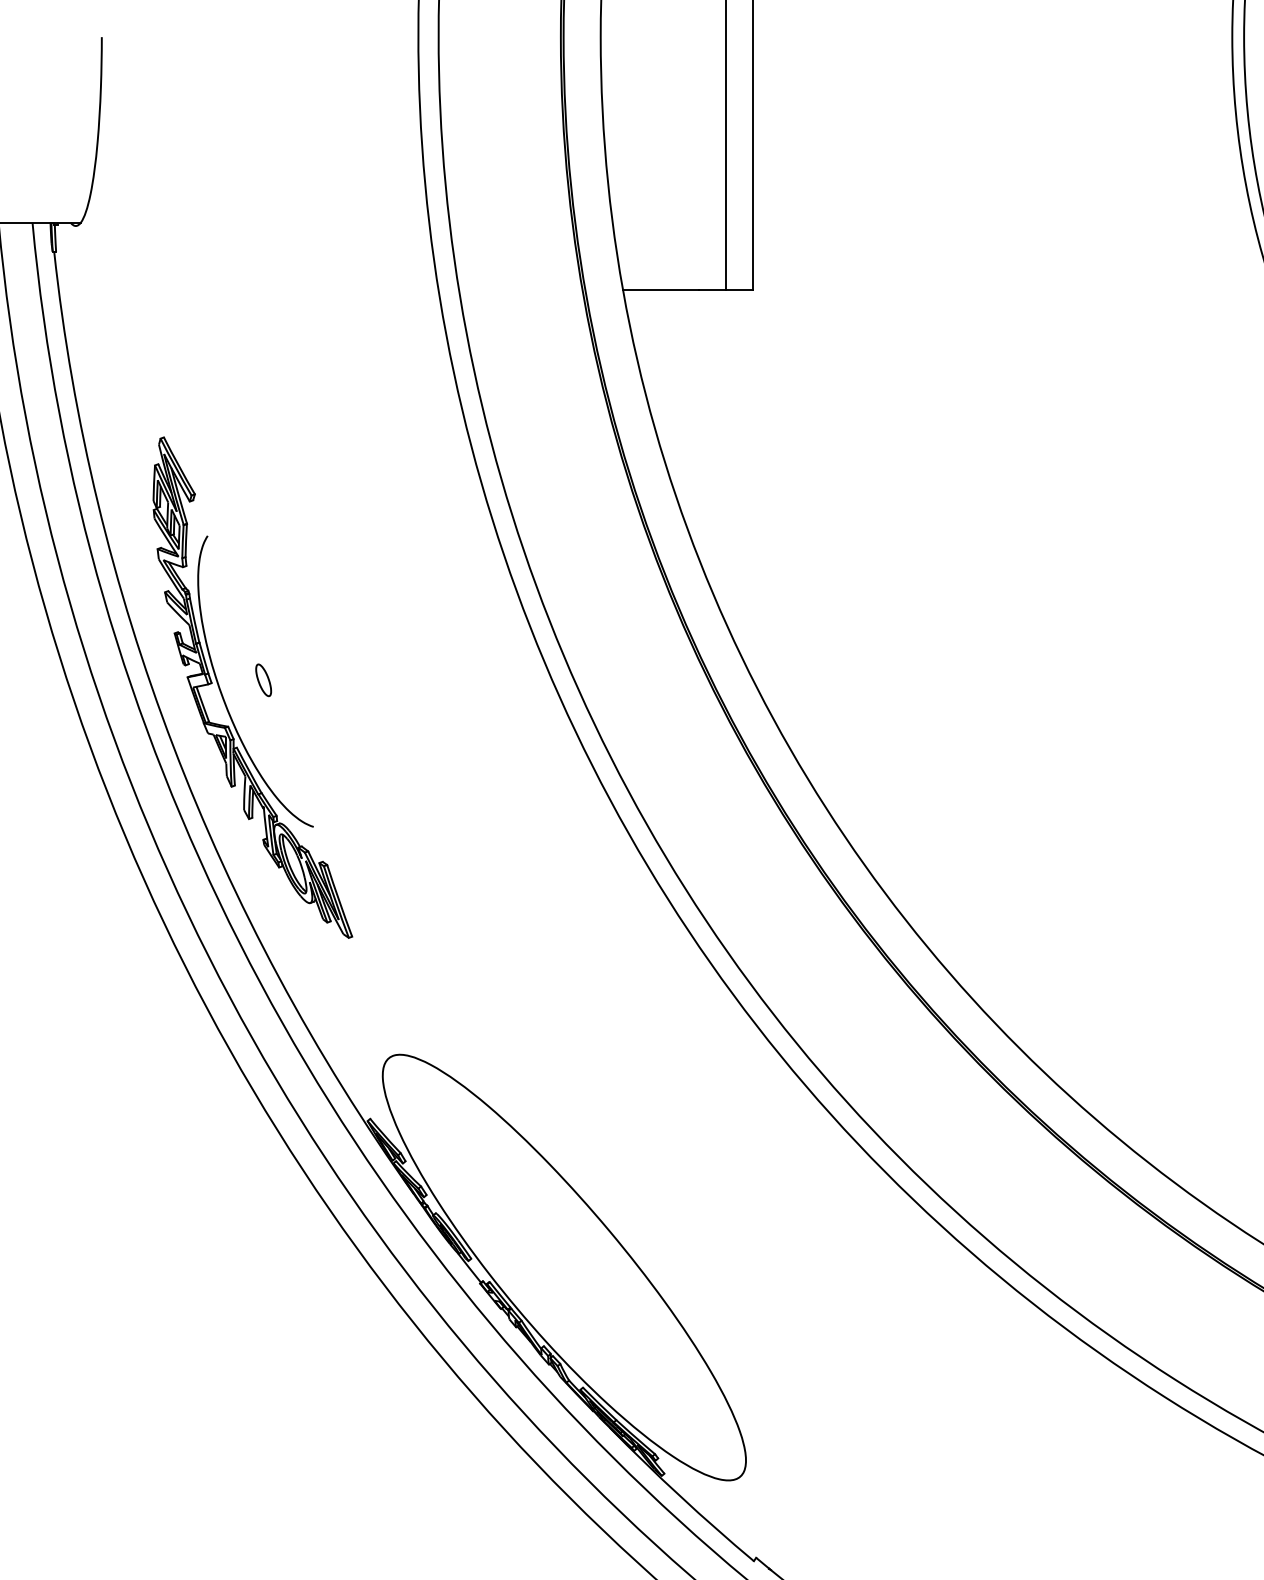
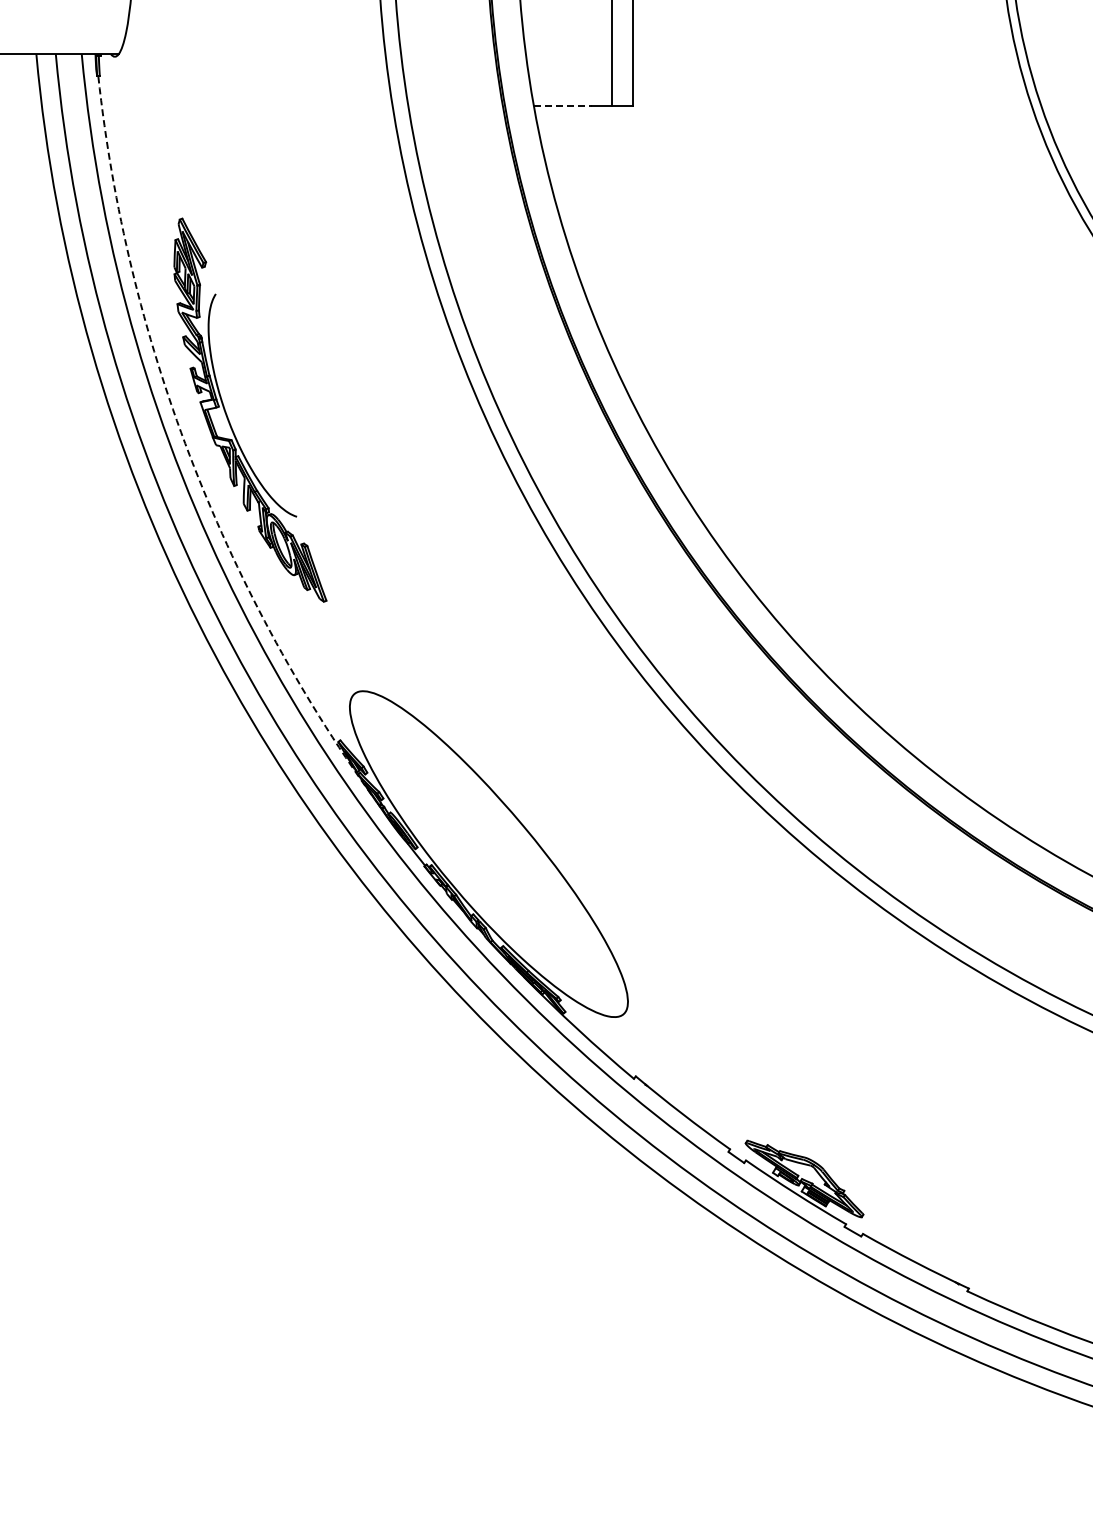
line: (660, 289) -> (562, 105), solid -> dashed
part: (263, 680) -> (258, 404), removed
arc: (173, 745) -> (189, 454), solid -> dashed

